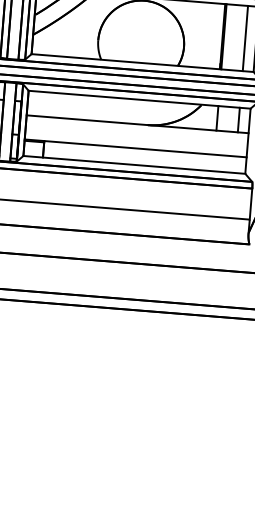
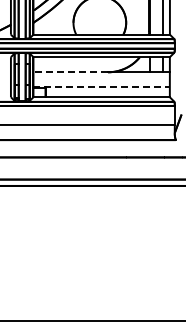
line: (86, 120) -> (70, 72), solid -> dashed
line: (137, 149) -> (102, 87), solid -> dashed

